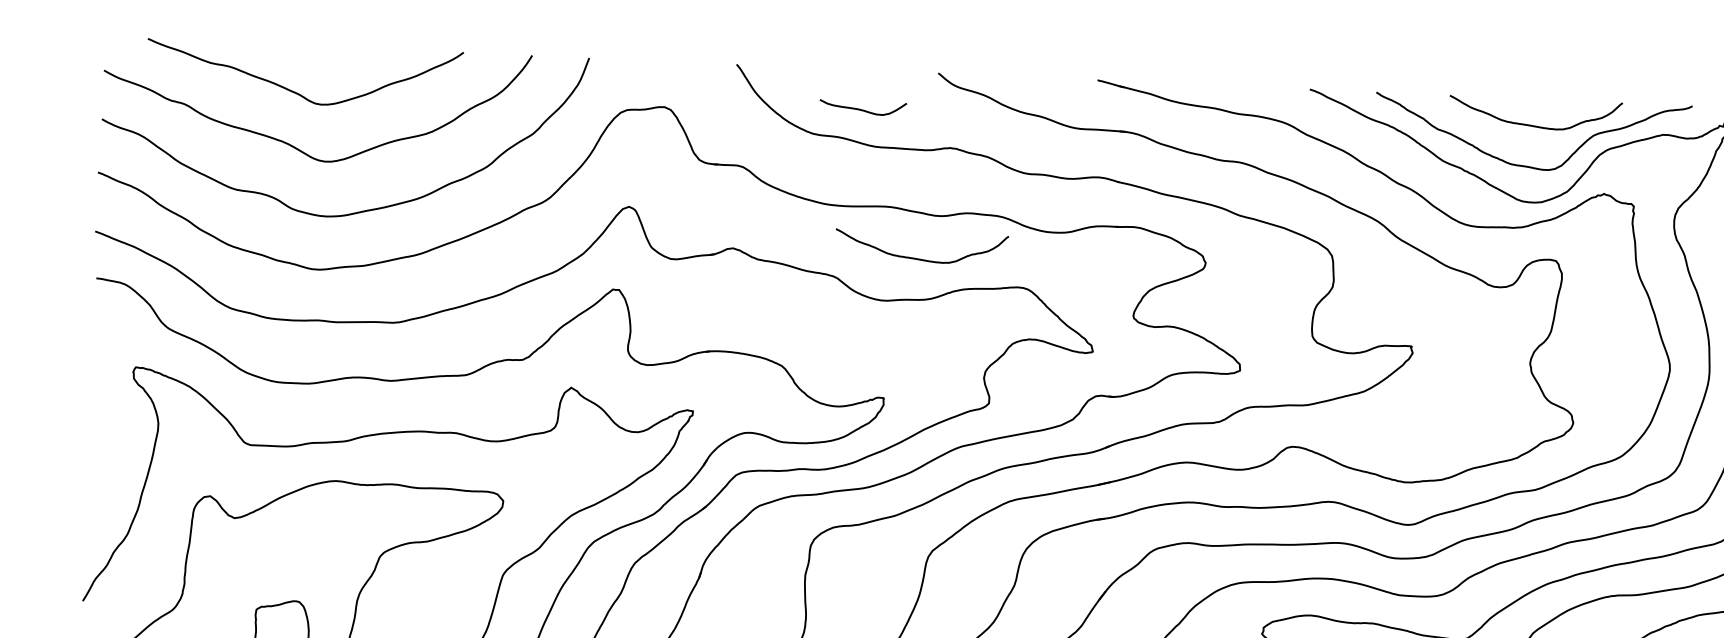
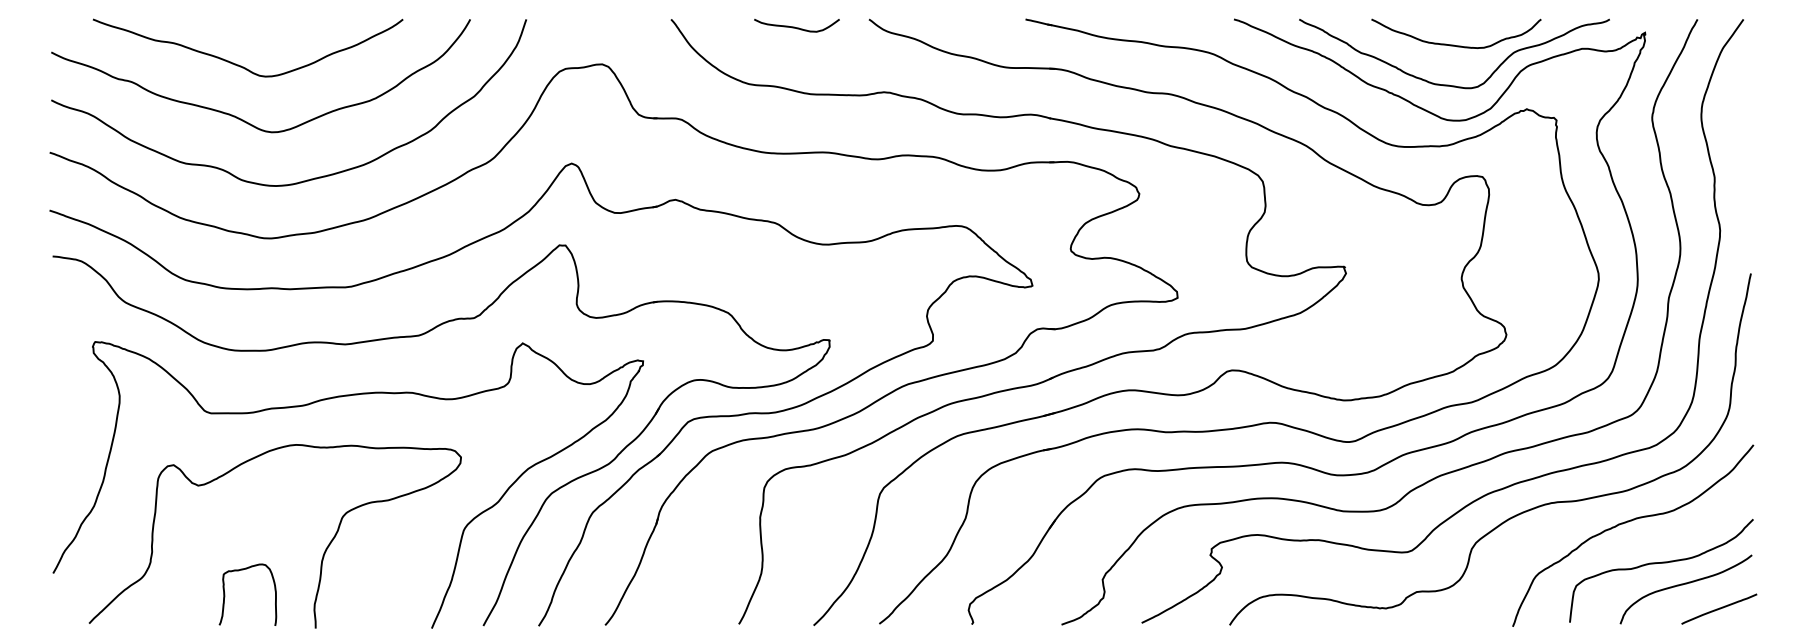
curve: (862, 109) -> (796, 27), moved
curve: (919, 258) -> (858, 201), removed

